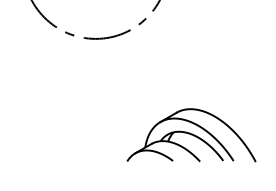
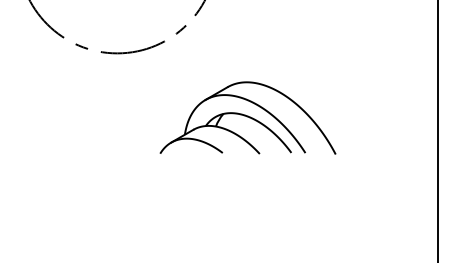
part: (191, 134) -> (247, 117), moved

